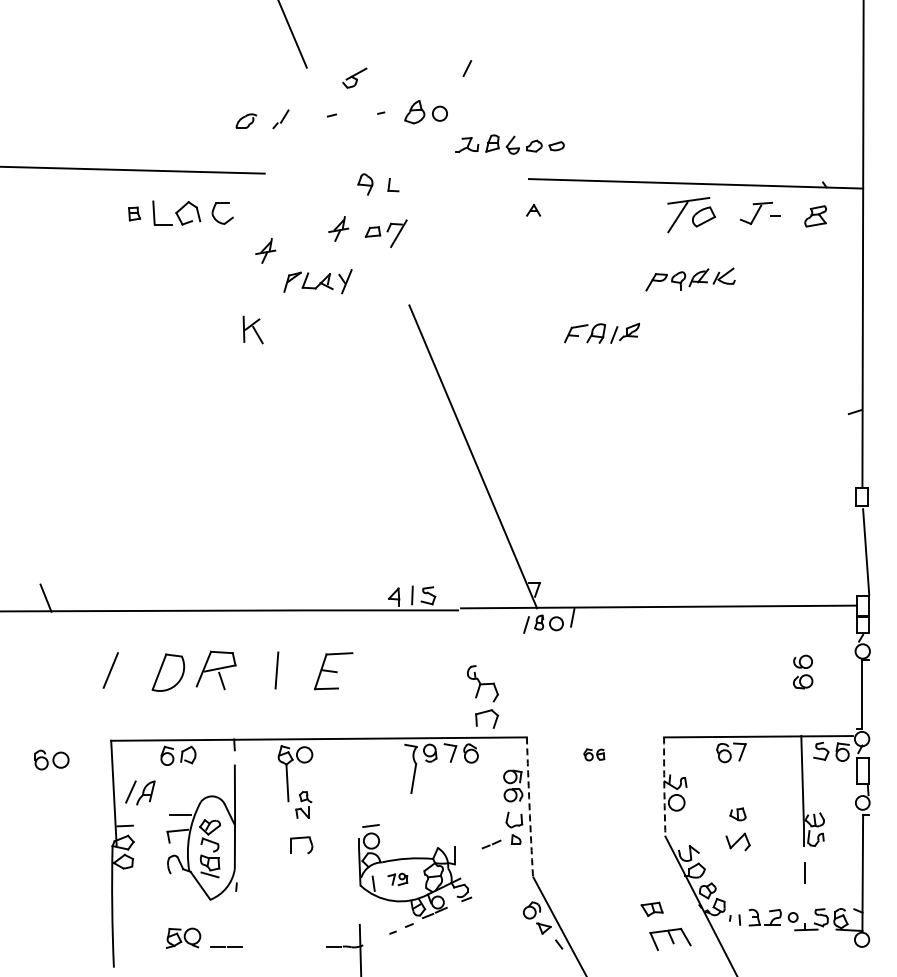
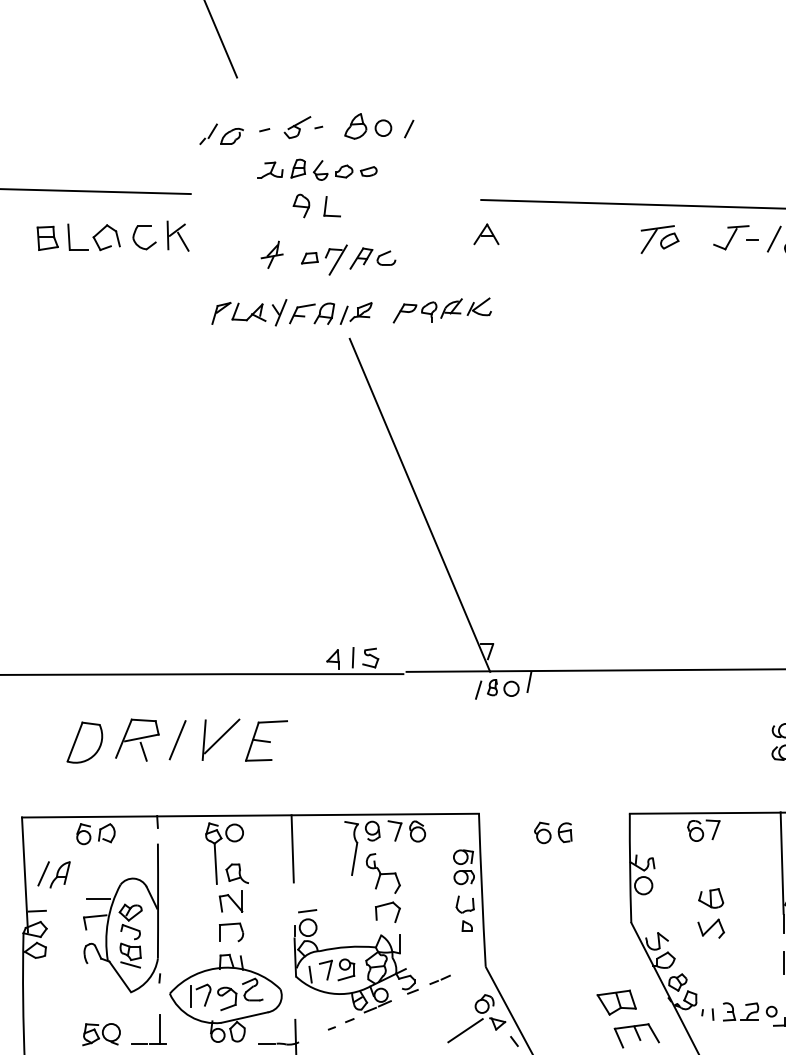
line: (467, 68) -> (409, 129), moved
part: (354, 77) -> (297, 126), moved
part: (246, 120) -> (232, 135), moved
part: (509, 144) -> (316, 169), moved
part: (393, 184) -> (332, 205), size x1.43
part: (533, 210) -> (486, 234), size x1.67
part: (134, 213) -> (47, 237), size x1.67
part: (691, 214) -> (659, 238), size x0.71
line: (795, 214) -> (774, 238), added
part: (430, 232) -> (373, 258), added
part: (265, 250) -> (191, 278), removed
part: (690, 279) -> (442, 310), moved
part: (252, 329) -> (177, 235), moved
part: (602, 332) -> (331, 312), moved
line: (292, 666) -> (221, 735), added
line: (110, 670) -> (177, 740), moved
part: (482, 696) -> (382, 887), moved
part: (593, 754) -> (552, 832), size x1.67
line: (357, 768) -> (292, 847), added
arc: (664, 786) -> (630, 867), dashed -> solid
part: (303, 804) -> (233, 887), size x1.67
arc: (529, 807) -> (481, 890), dashed -> solid
part: (737, 814) -> (710, 898), size x1.43
line: (490, 844) -> (438, 979), moved
part: (397, 879) -> (336, 969), size x1.67
part: (296, 904) -> (225, 997), added
part: (651, 909) -> (615, 1002), size x1.67
line: (236, 933) -> (159, 1029), added
line: (514, 934) -> (465, 1030), added

